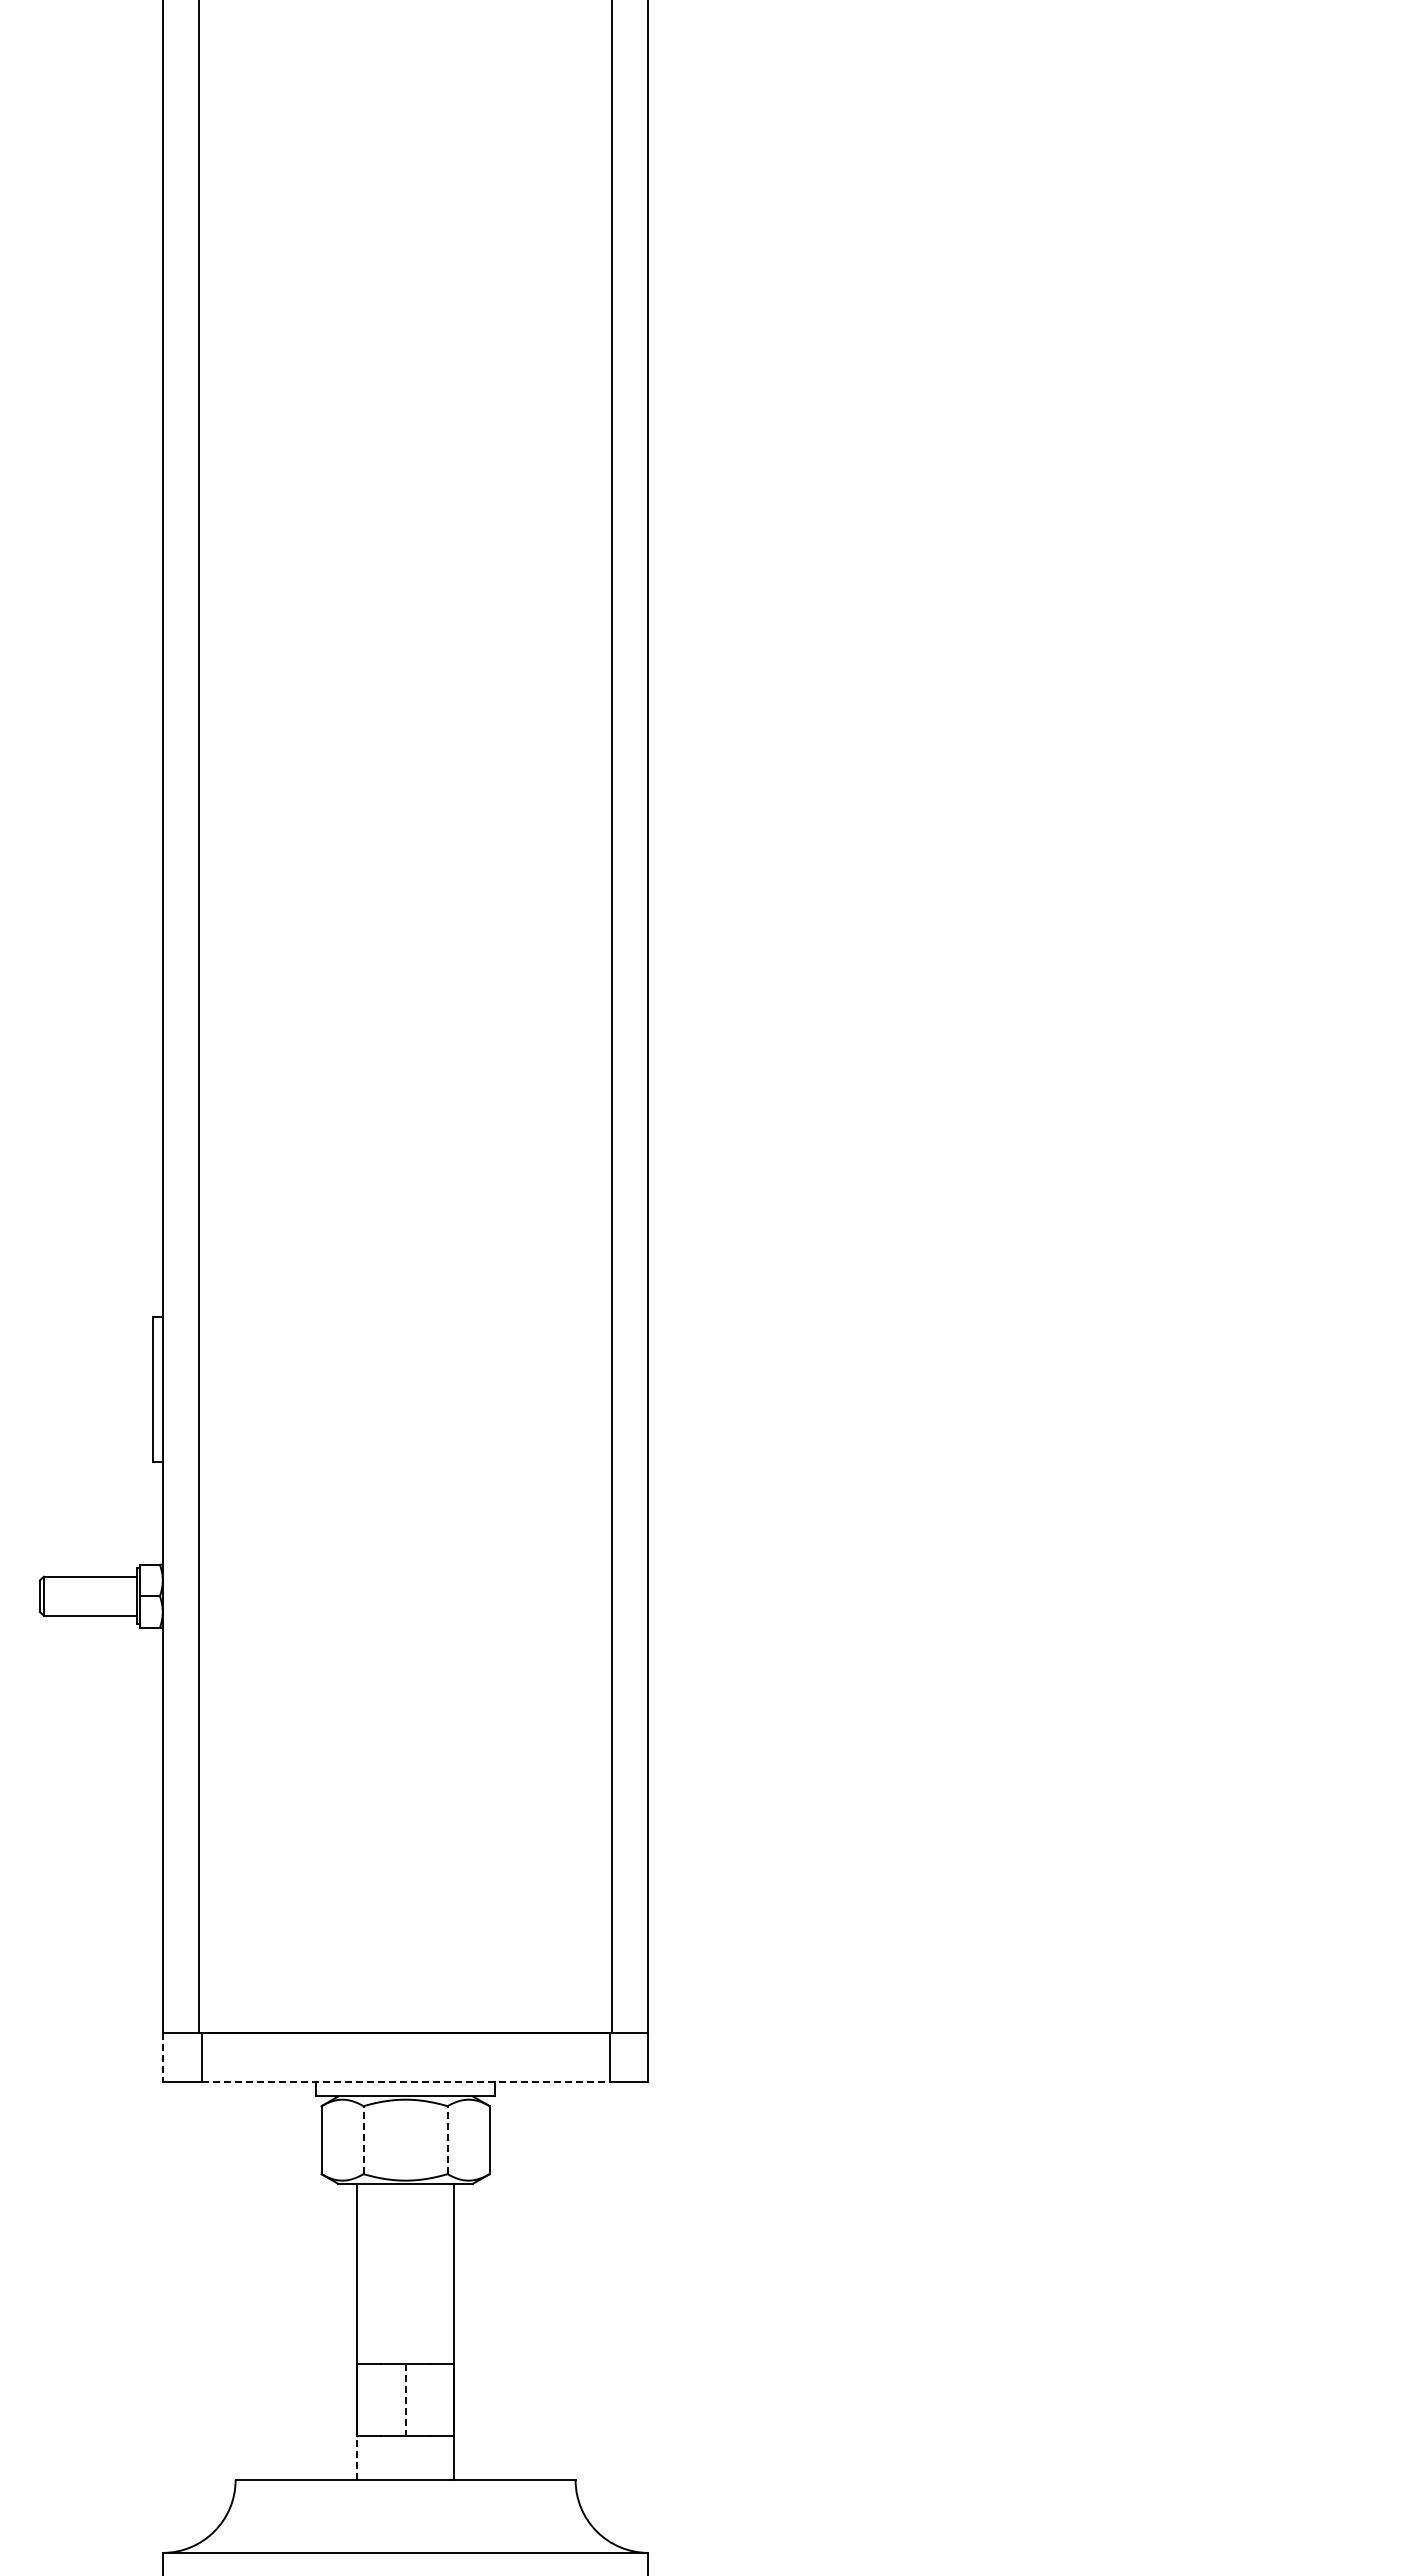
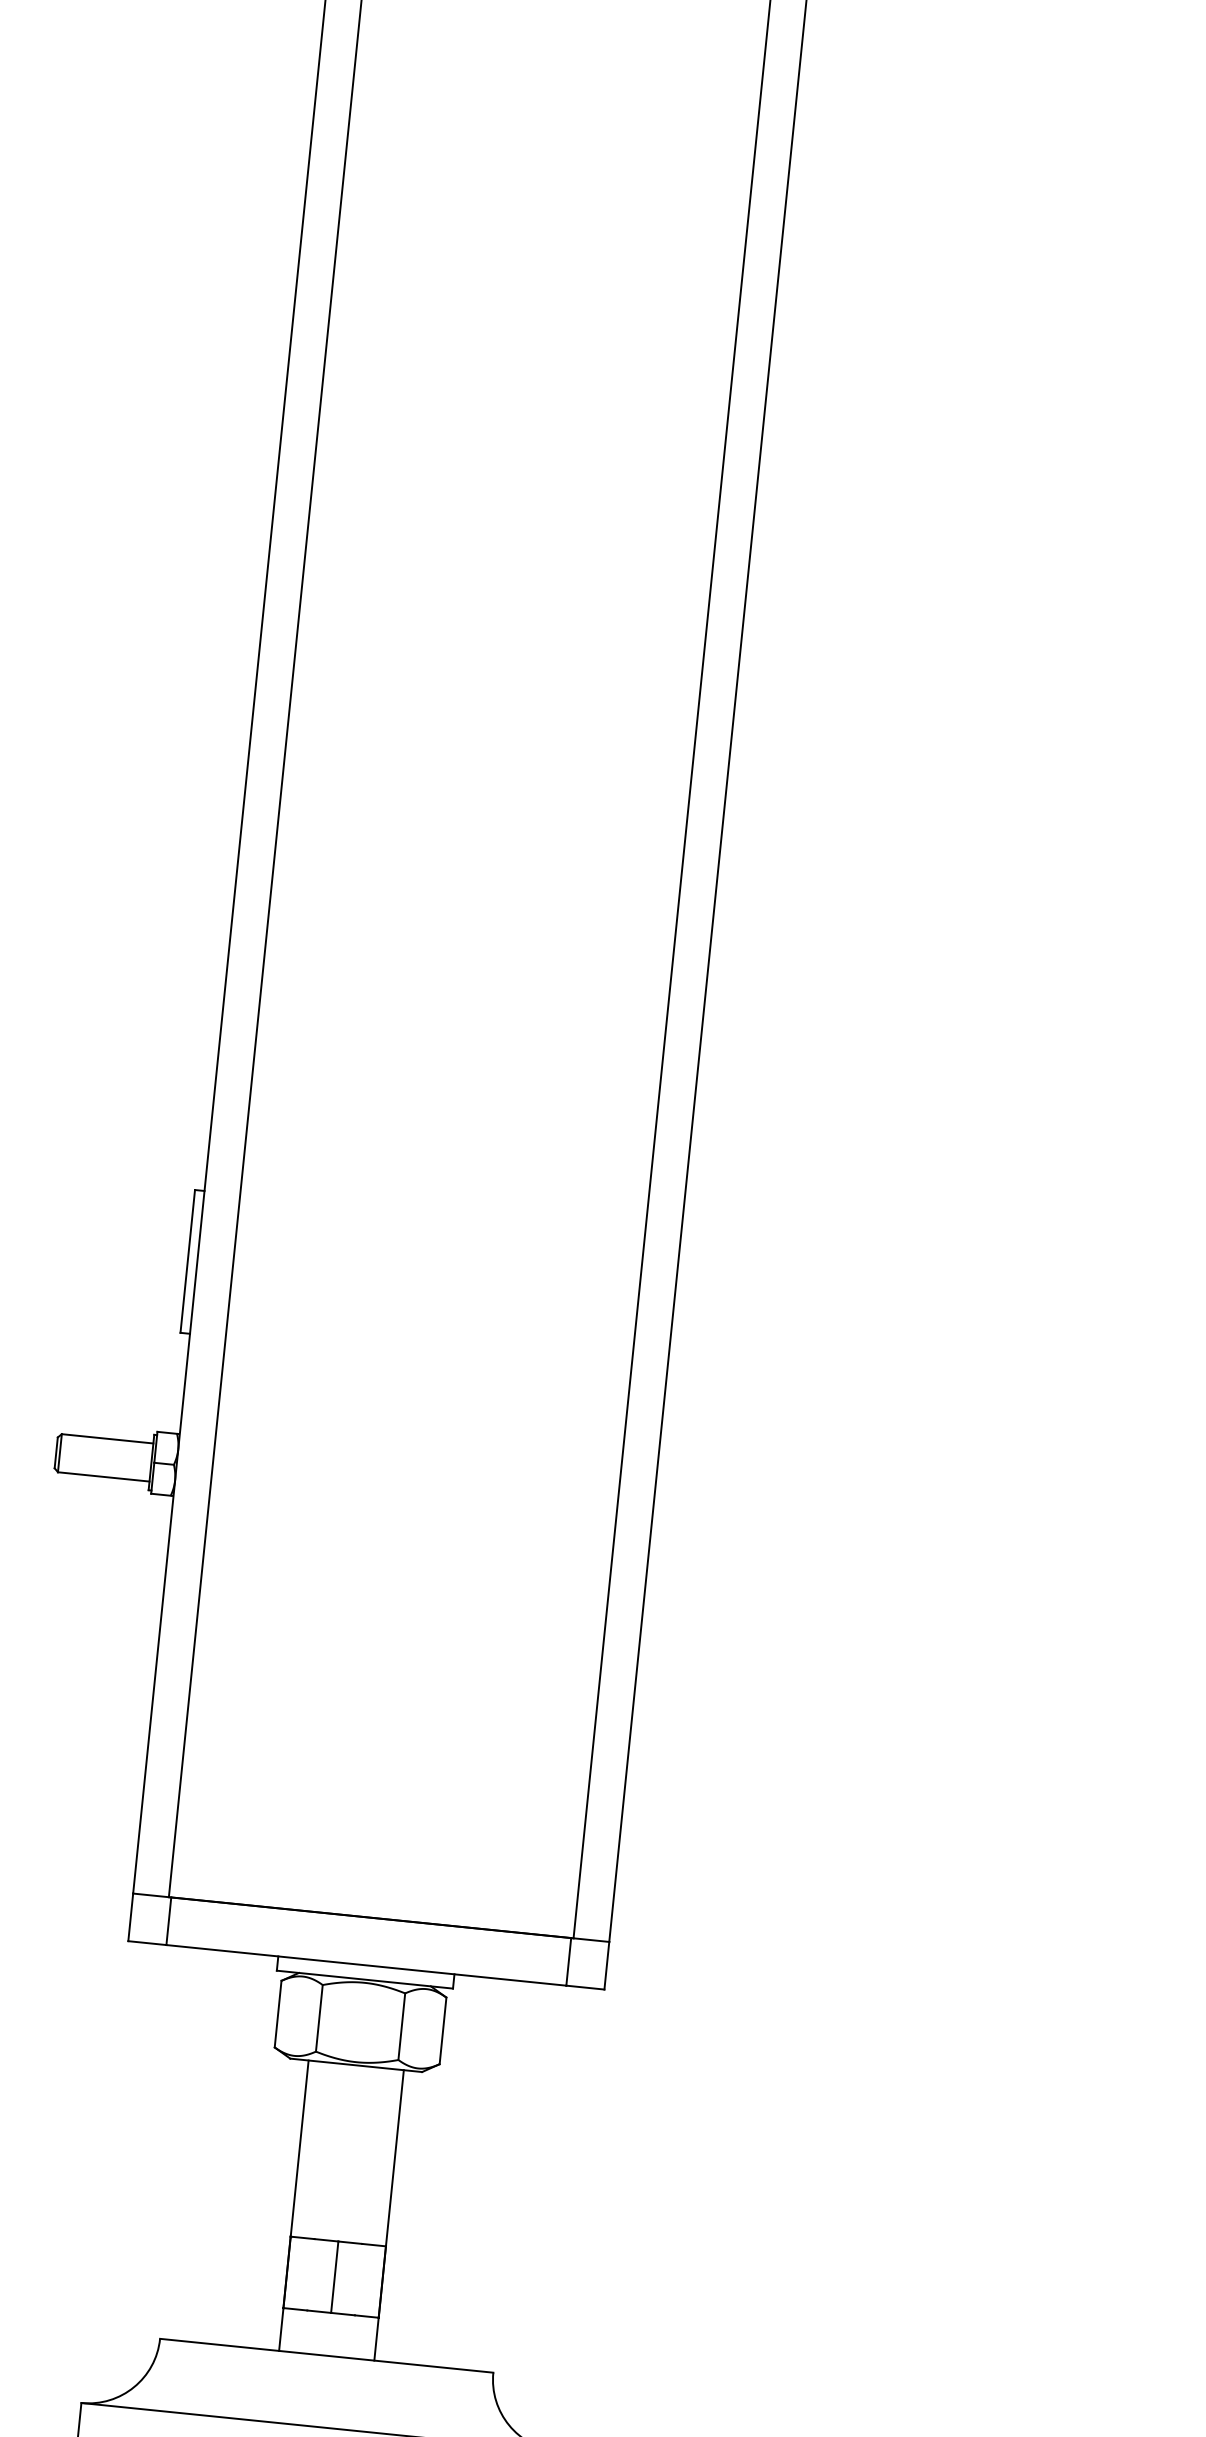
line: (162, 2058) -> (130, 1918), dashed -> solid
line: (405, 2081) -> (366, 1964), dashed -> solid
line: (363, 2140) -> (319, 2018), dashed -> solid
line: (447, 2140) -> (401, 2027), dashed -> solid
line: (405, 2400) -> (334, 2277), dashed -> solid
line: (357, 2458) -> (281, 2329), dashed -> solid

